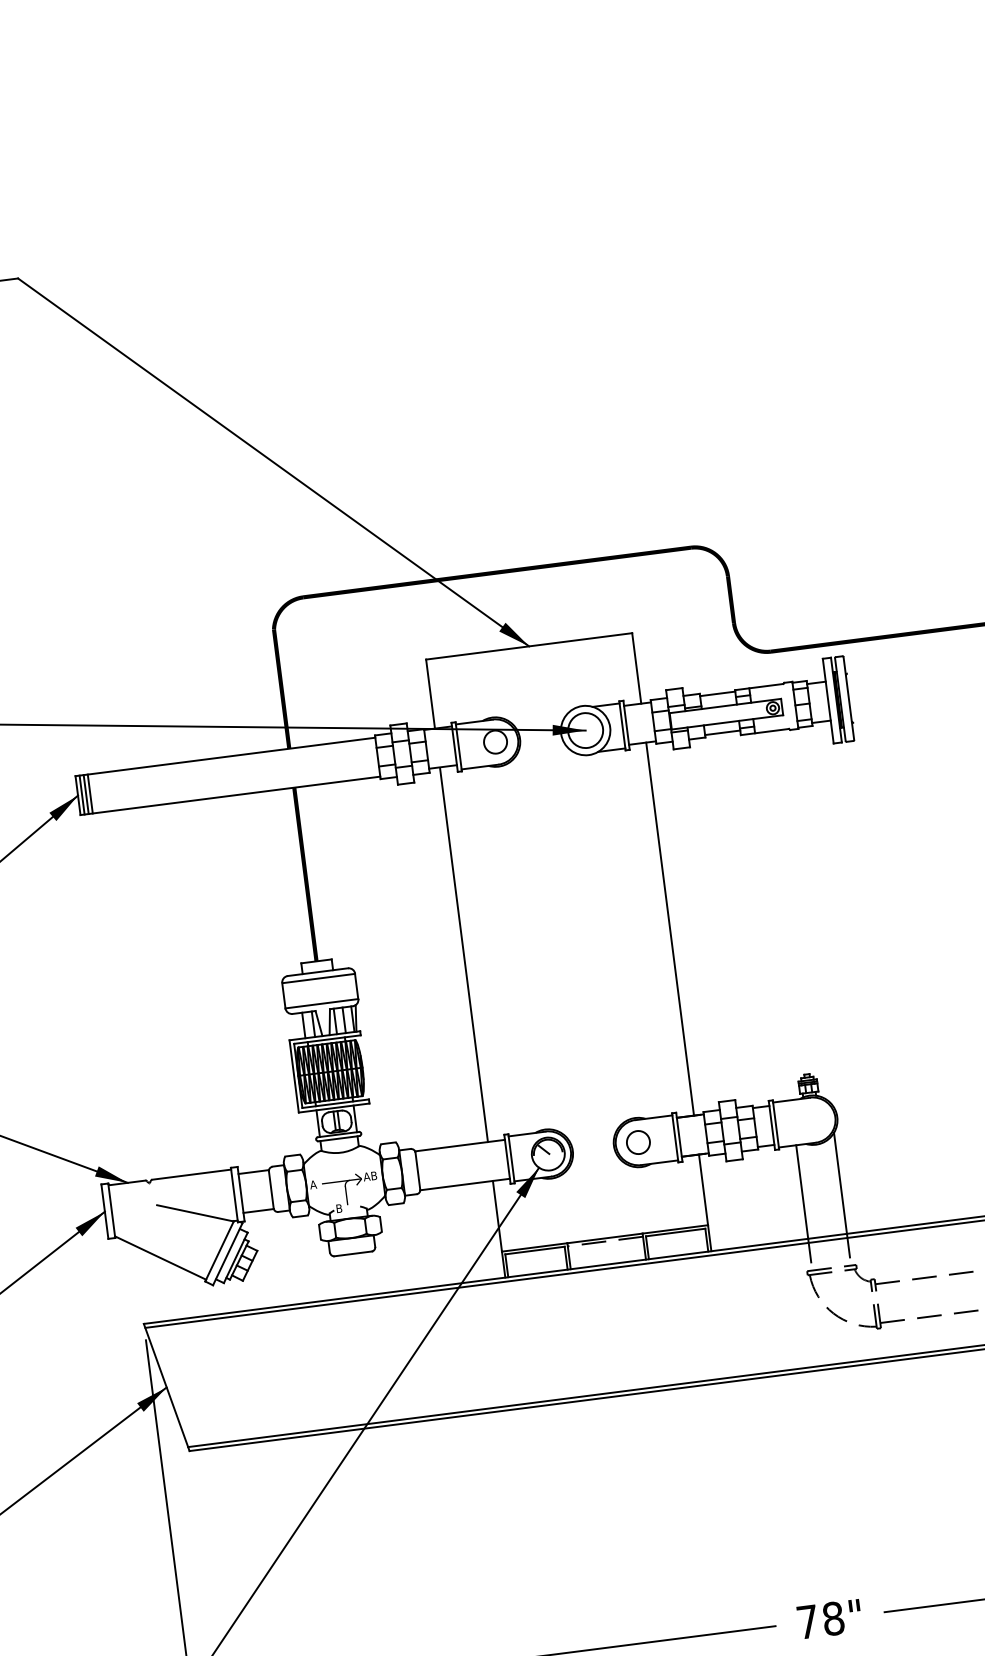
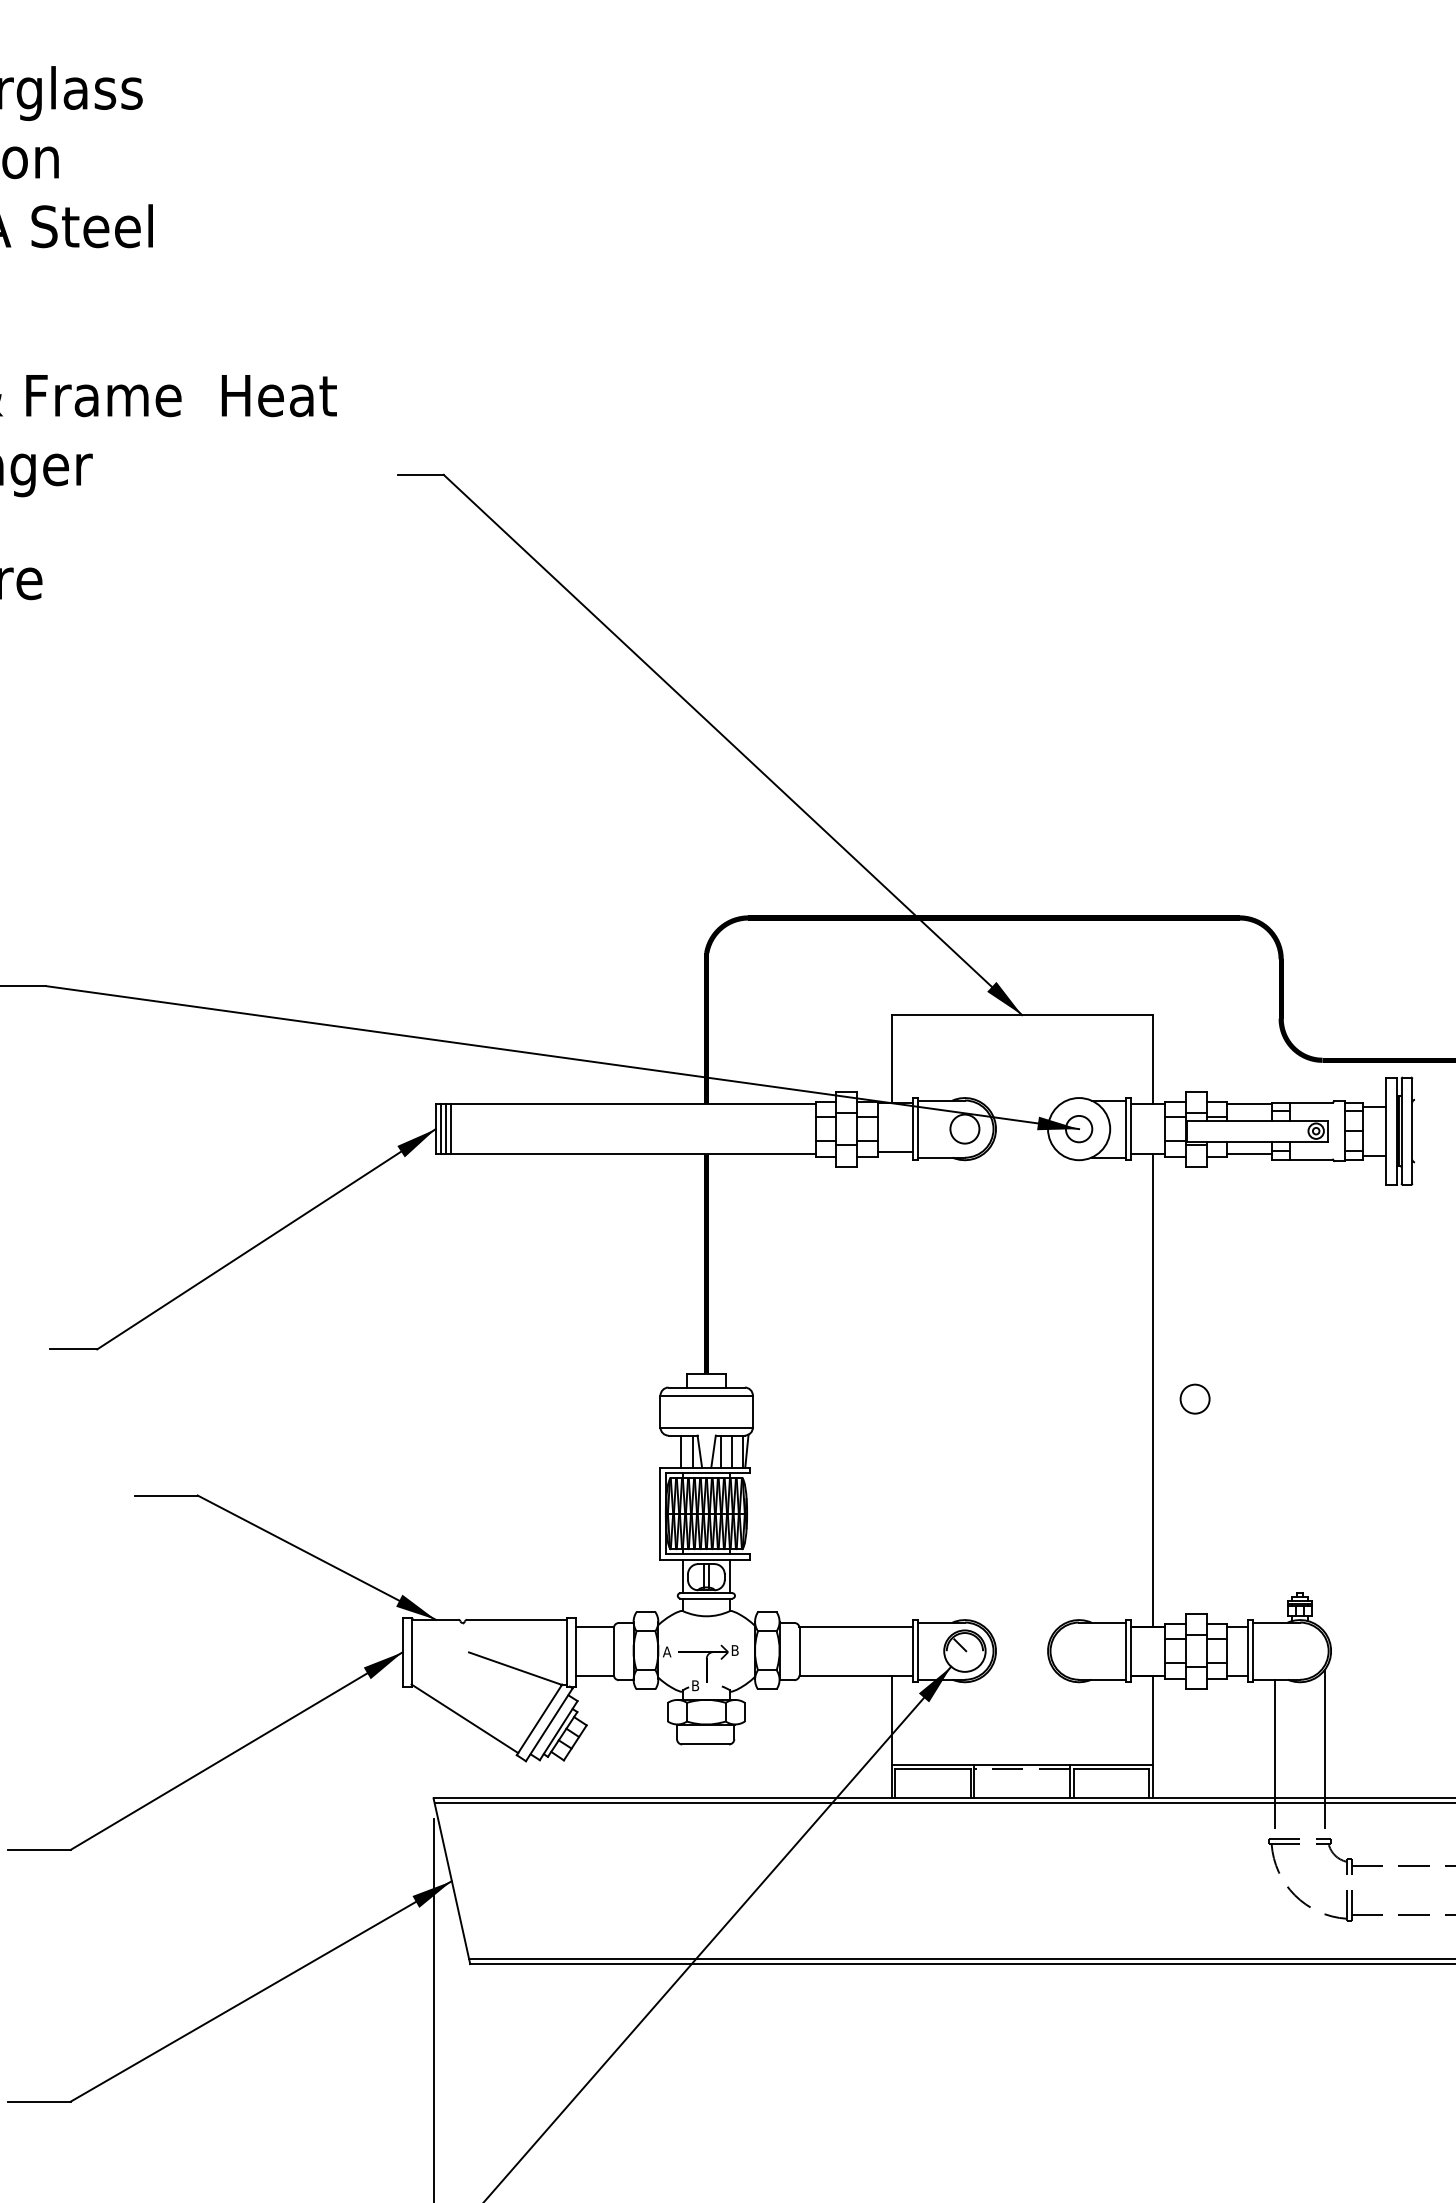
circle: (586, 730) -> (1079, 1129), size x0.6
line: (463, 955) -> (891, 1389), removed
circle: (637, 1142) -> (1194, 1398), moved
text: (369, 1176) -> (738, 1650), AB -> B

